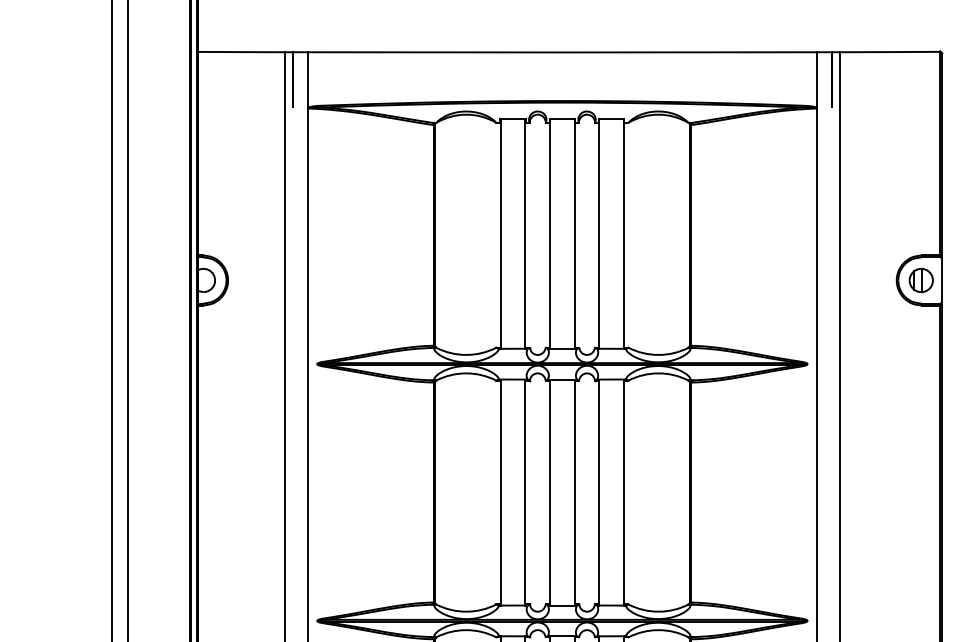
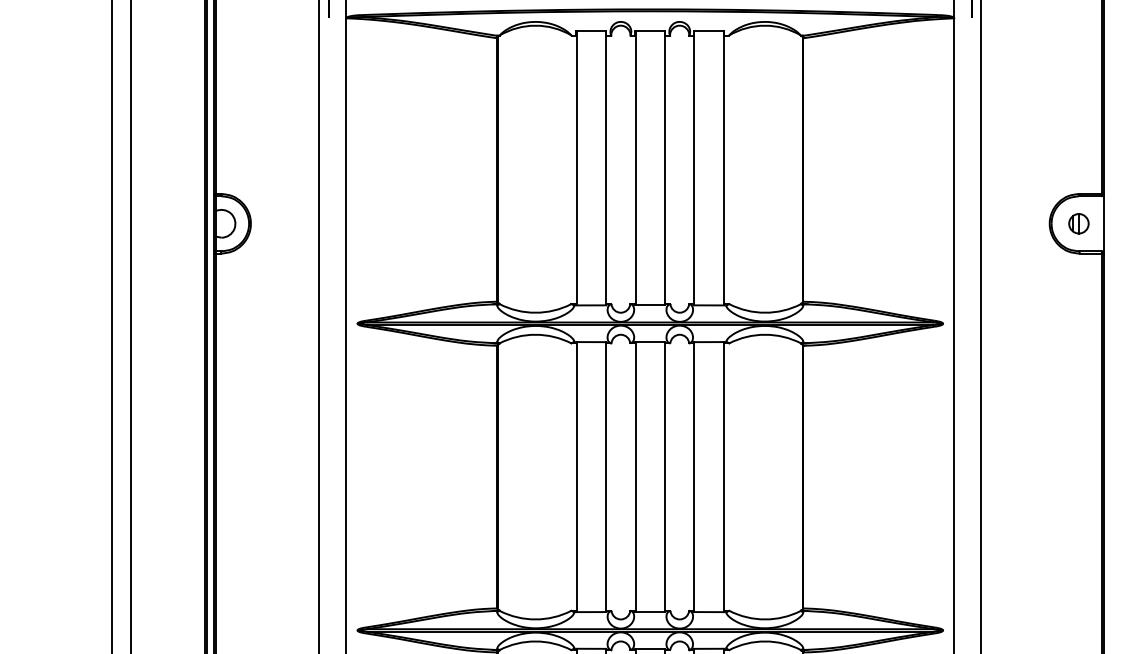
part: (920, 280) -> (1078, 223), size x0.7

